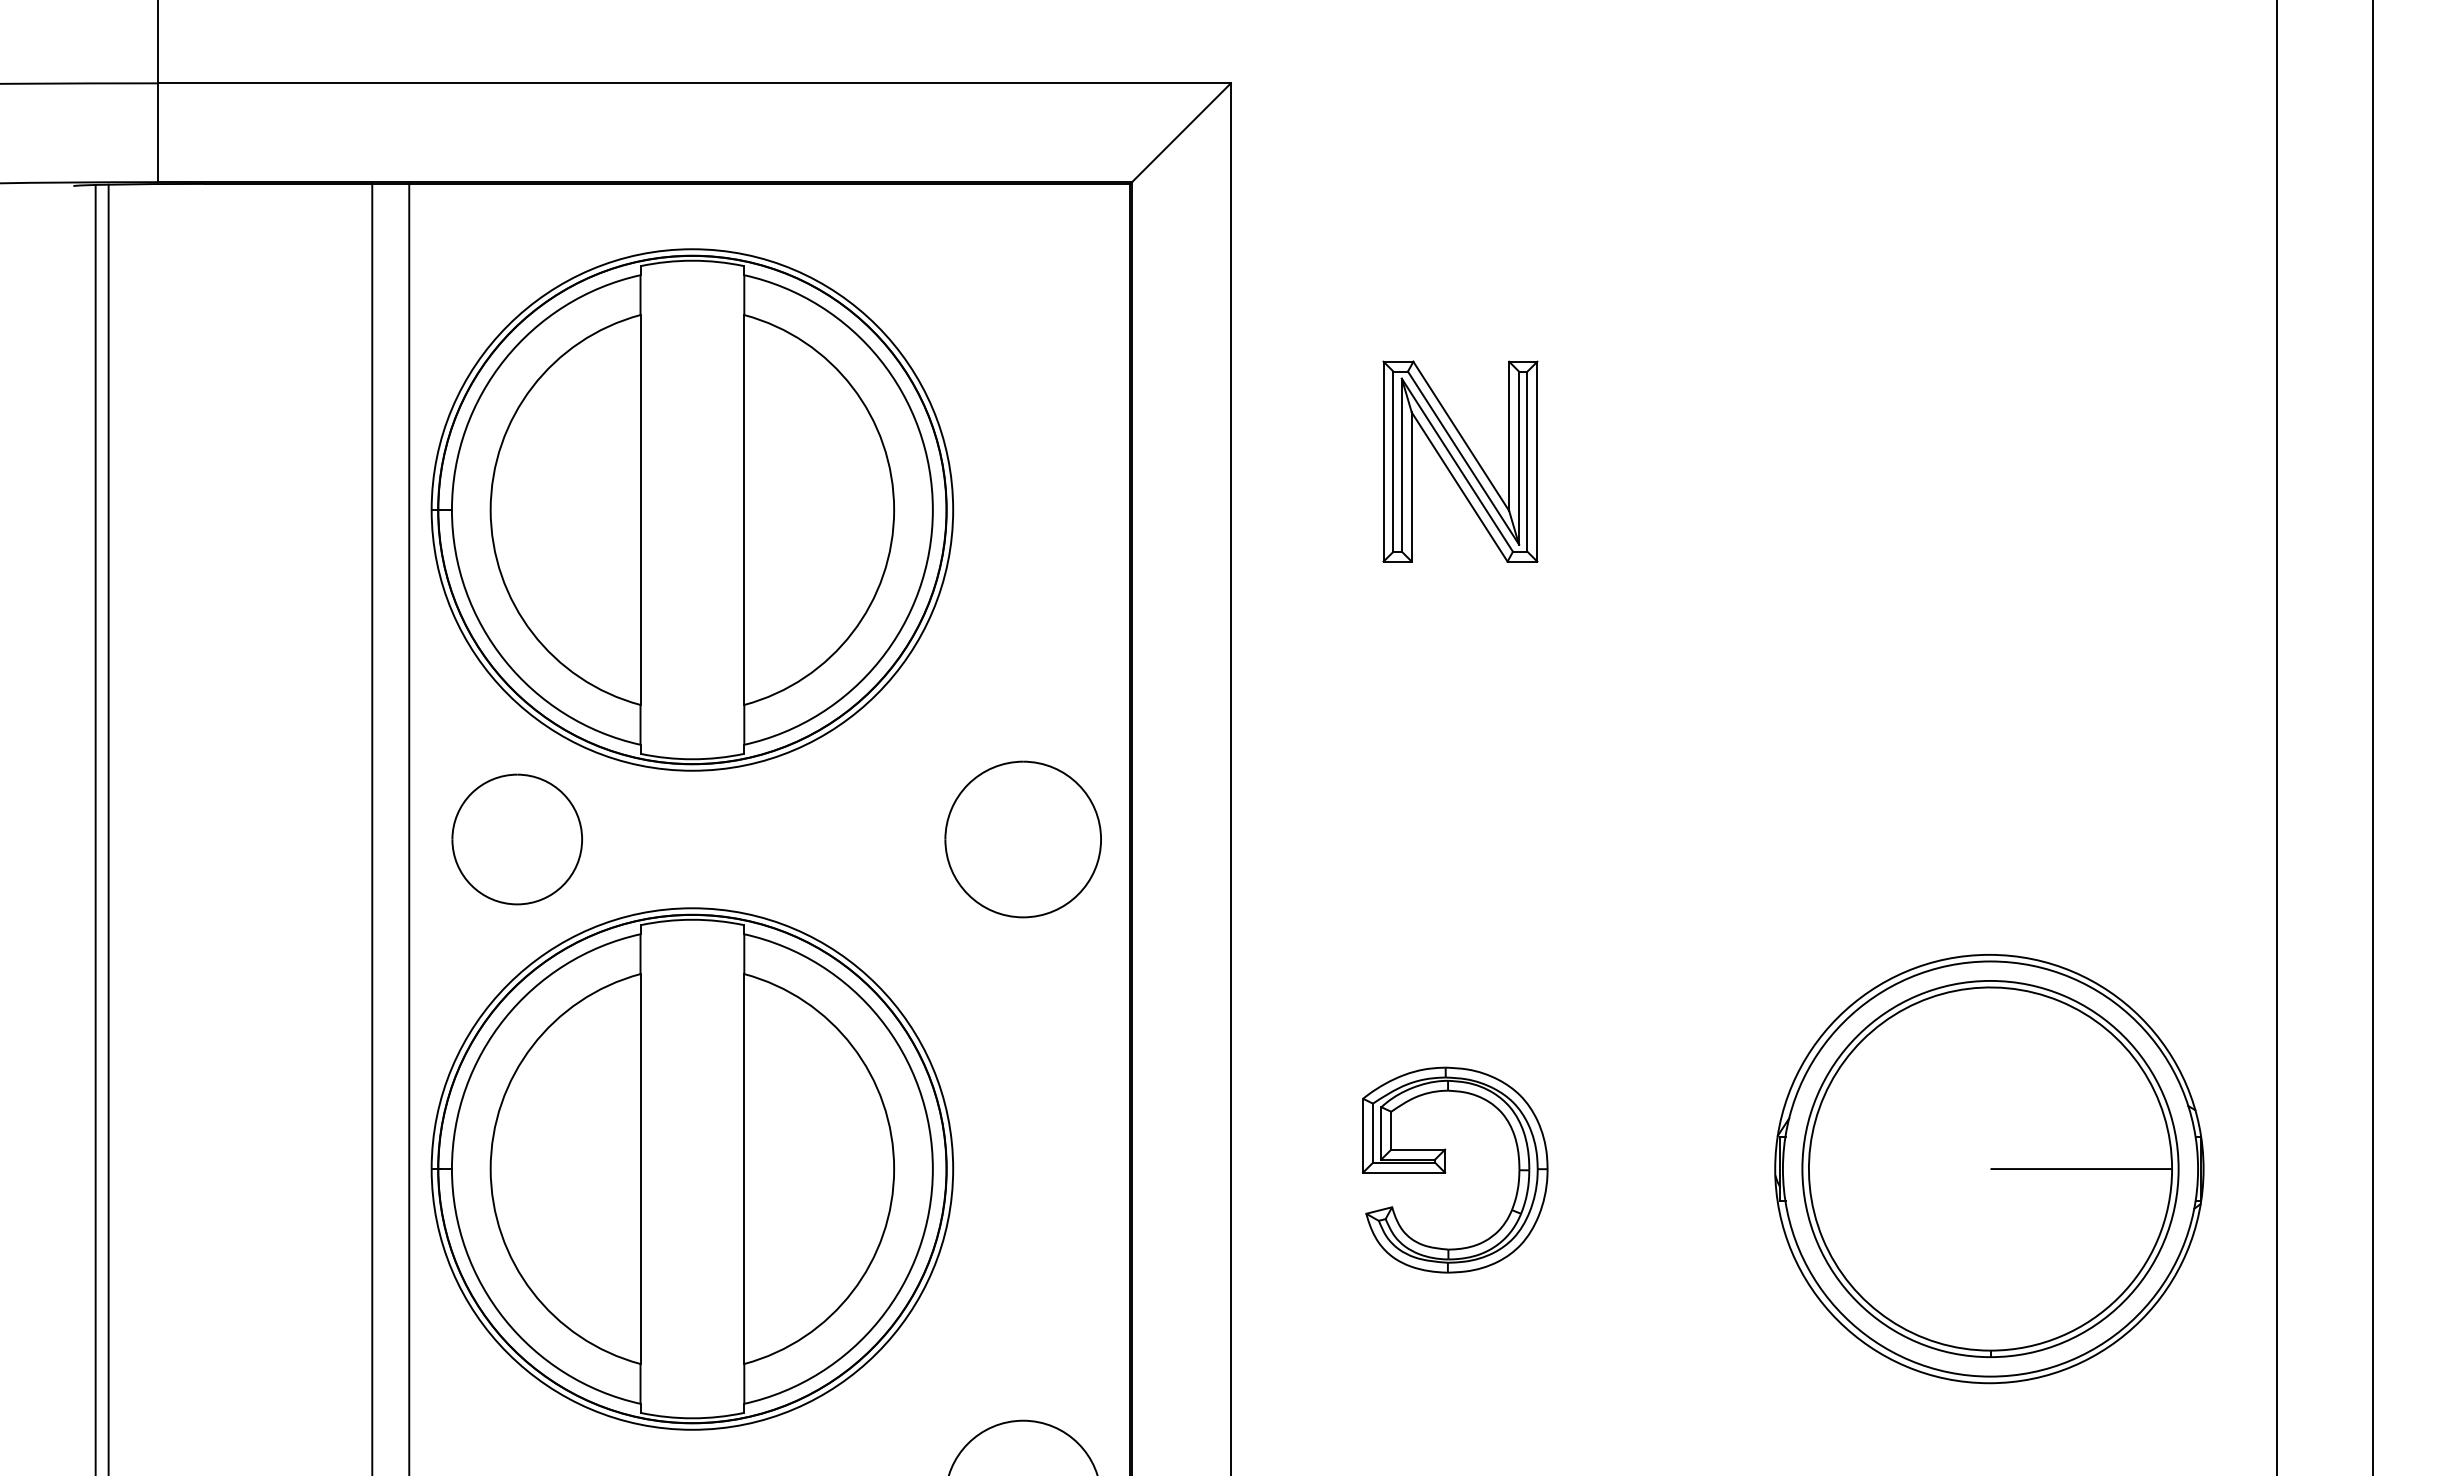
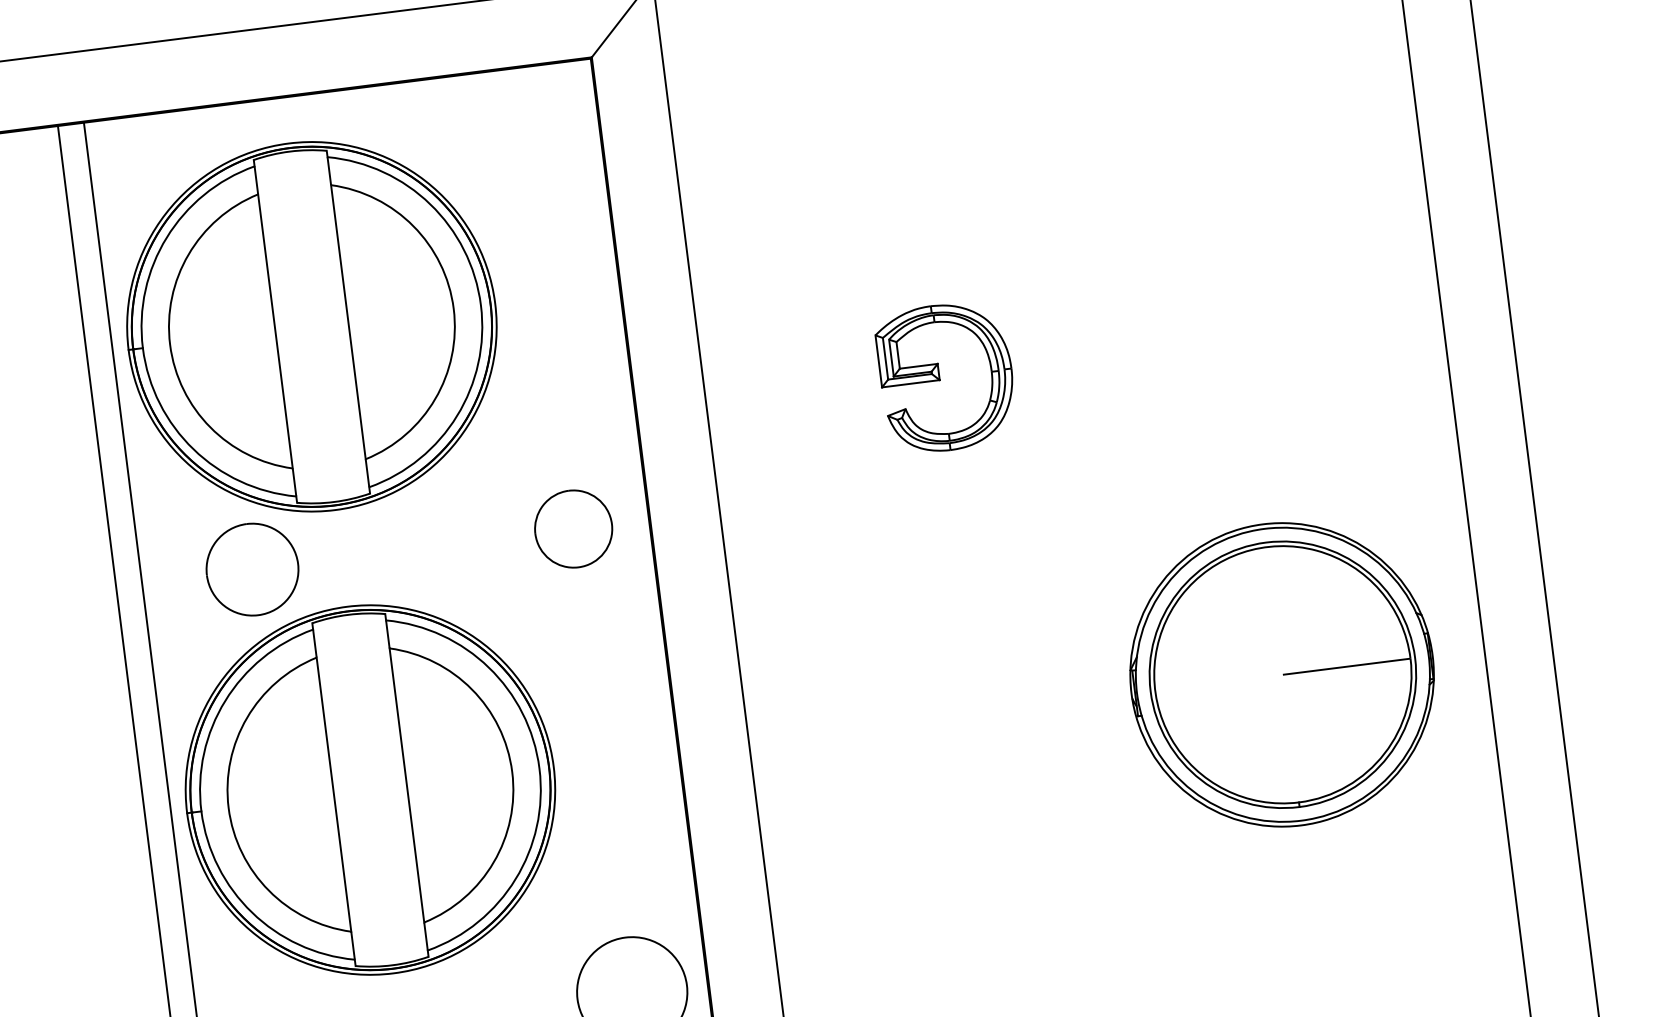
part: (1460, 461) -> (847, 224), removed
part: (516, 839) -> (251, 569), moved
part: (1022, 839) -> (573, 529), size x0.7
part: (1446, 1172) -> (940, 379), moved

